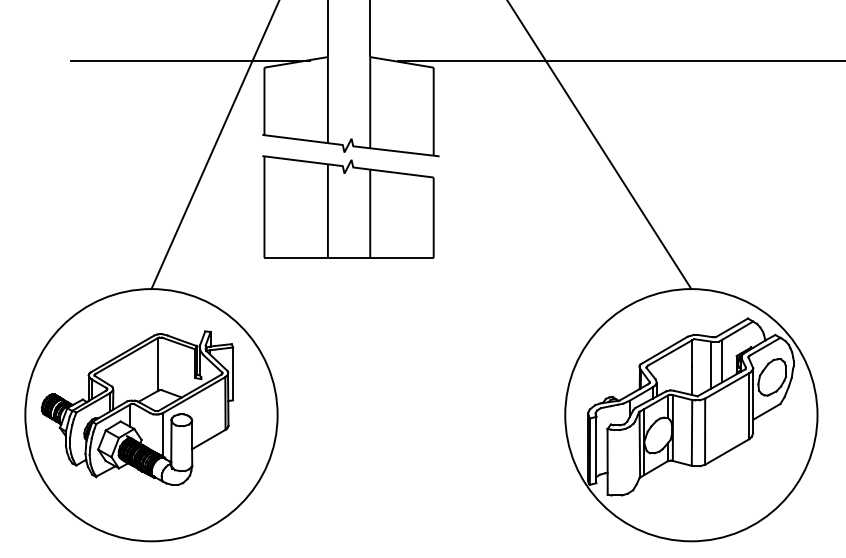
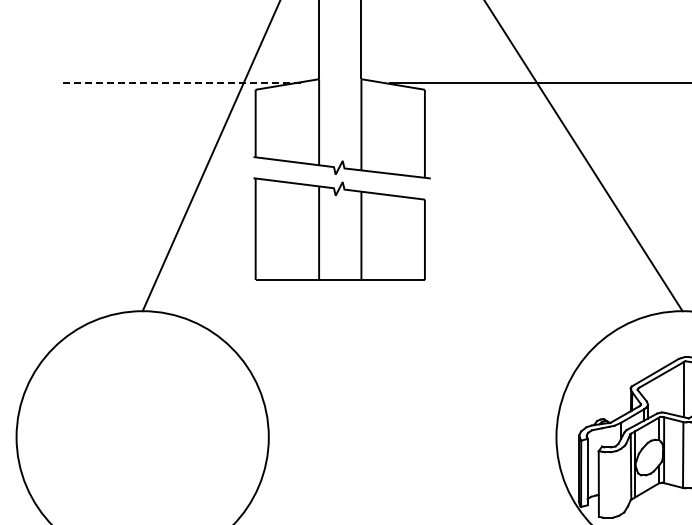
line: (189, 60) -> (180, 82), solid -> dashed
part: (137, 407) -> (128, 429), removed

